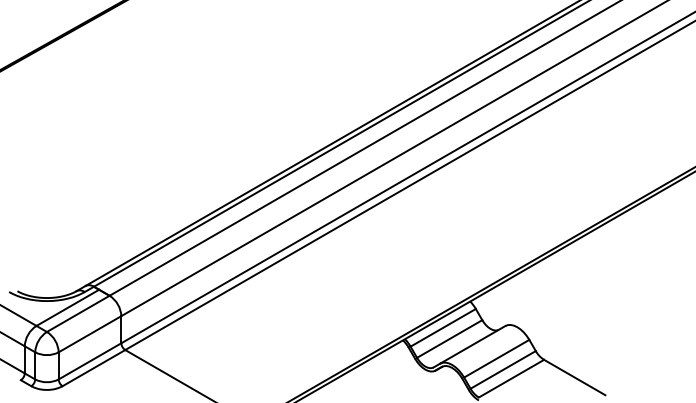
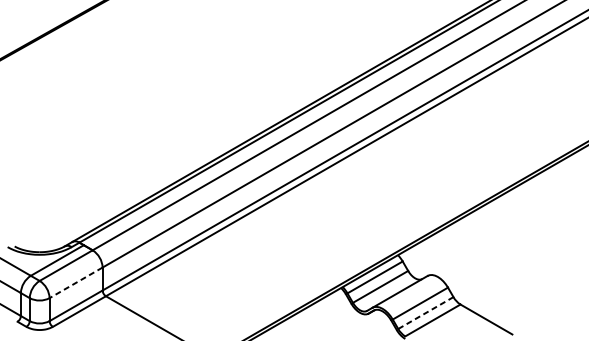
line: (89, 334) -> (75, 283), solid -> dashed
line: (503, 369) -> (426, 312), solid -> dashed

